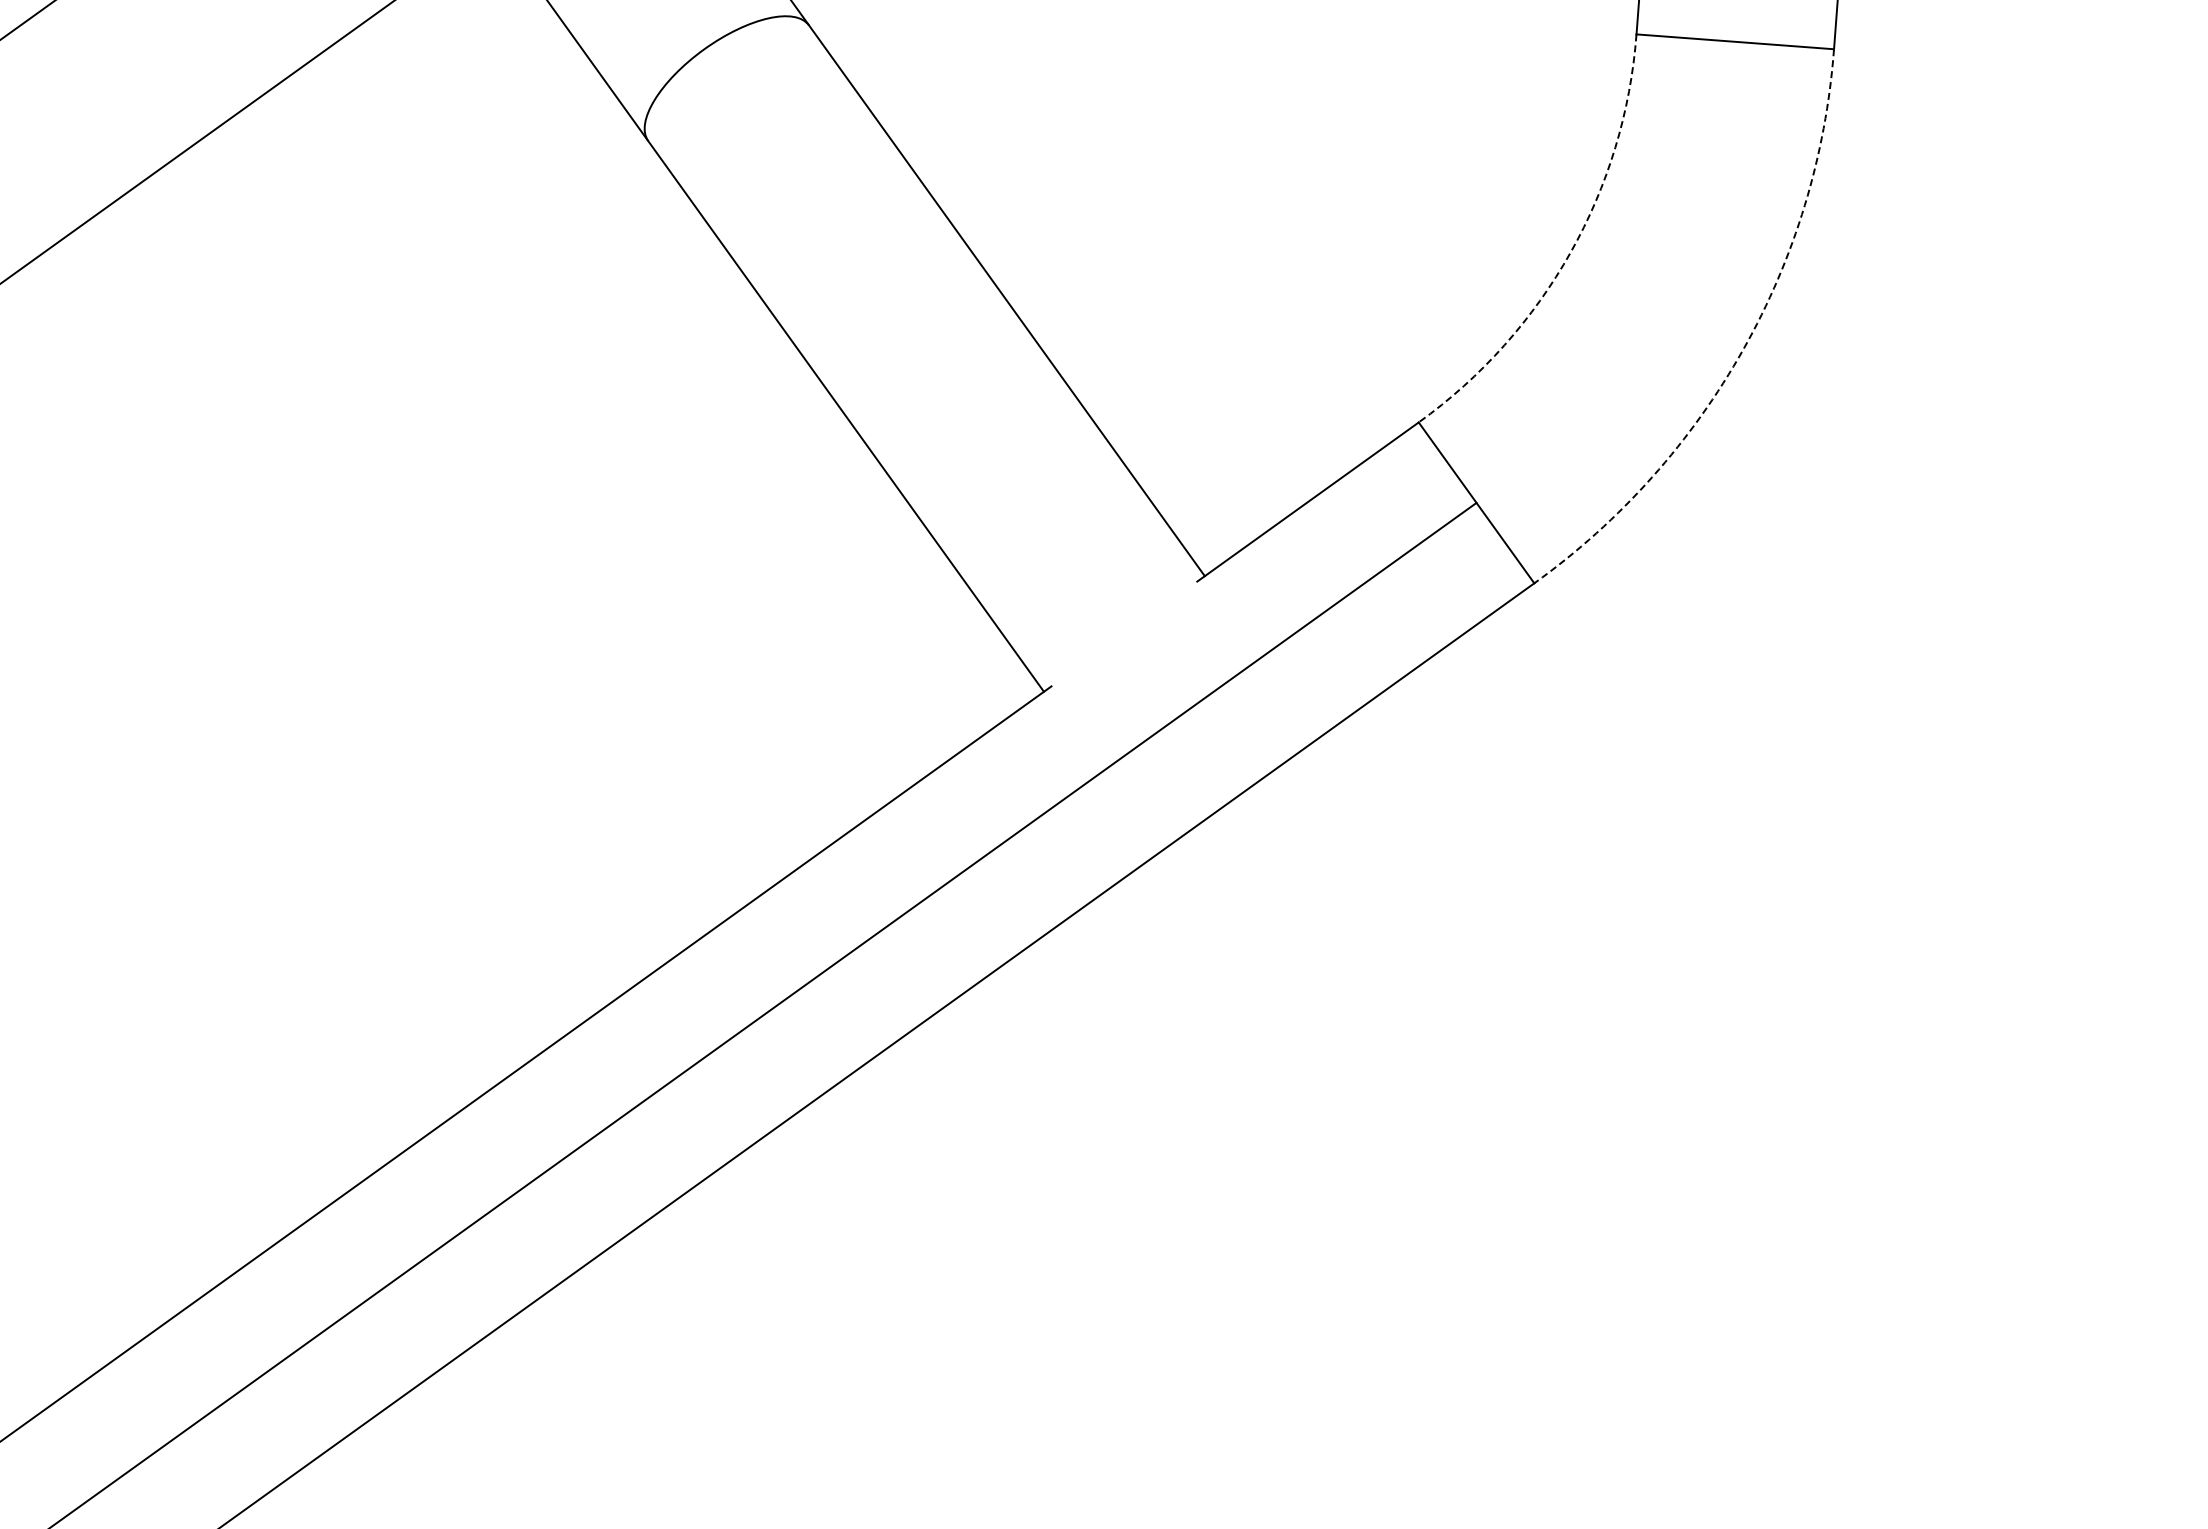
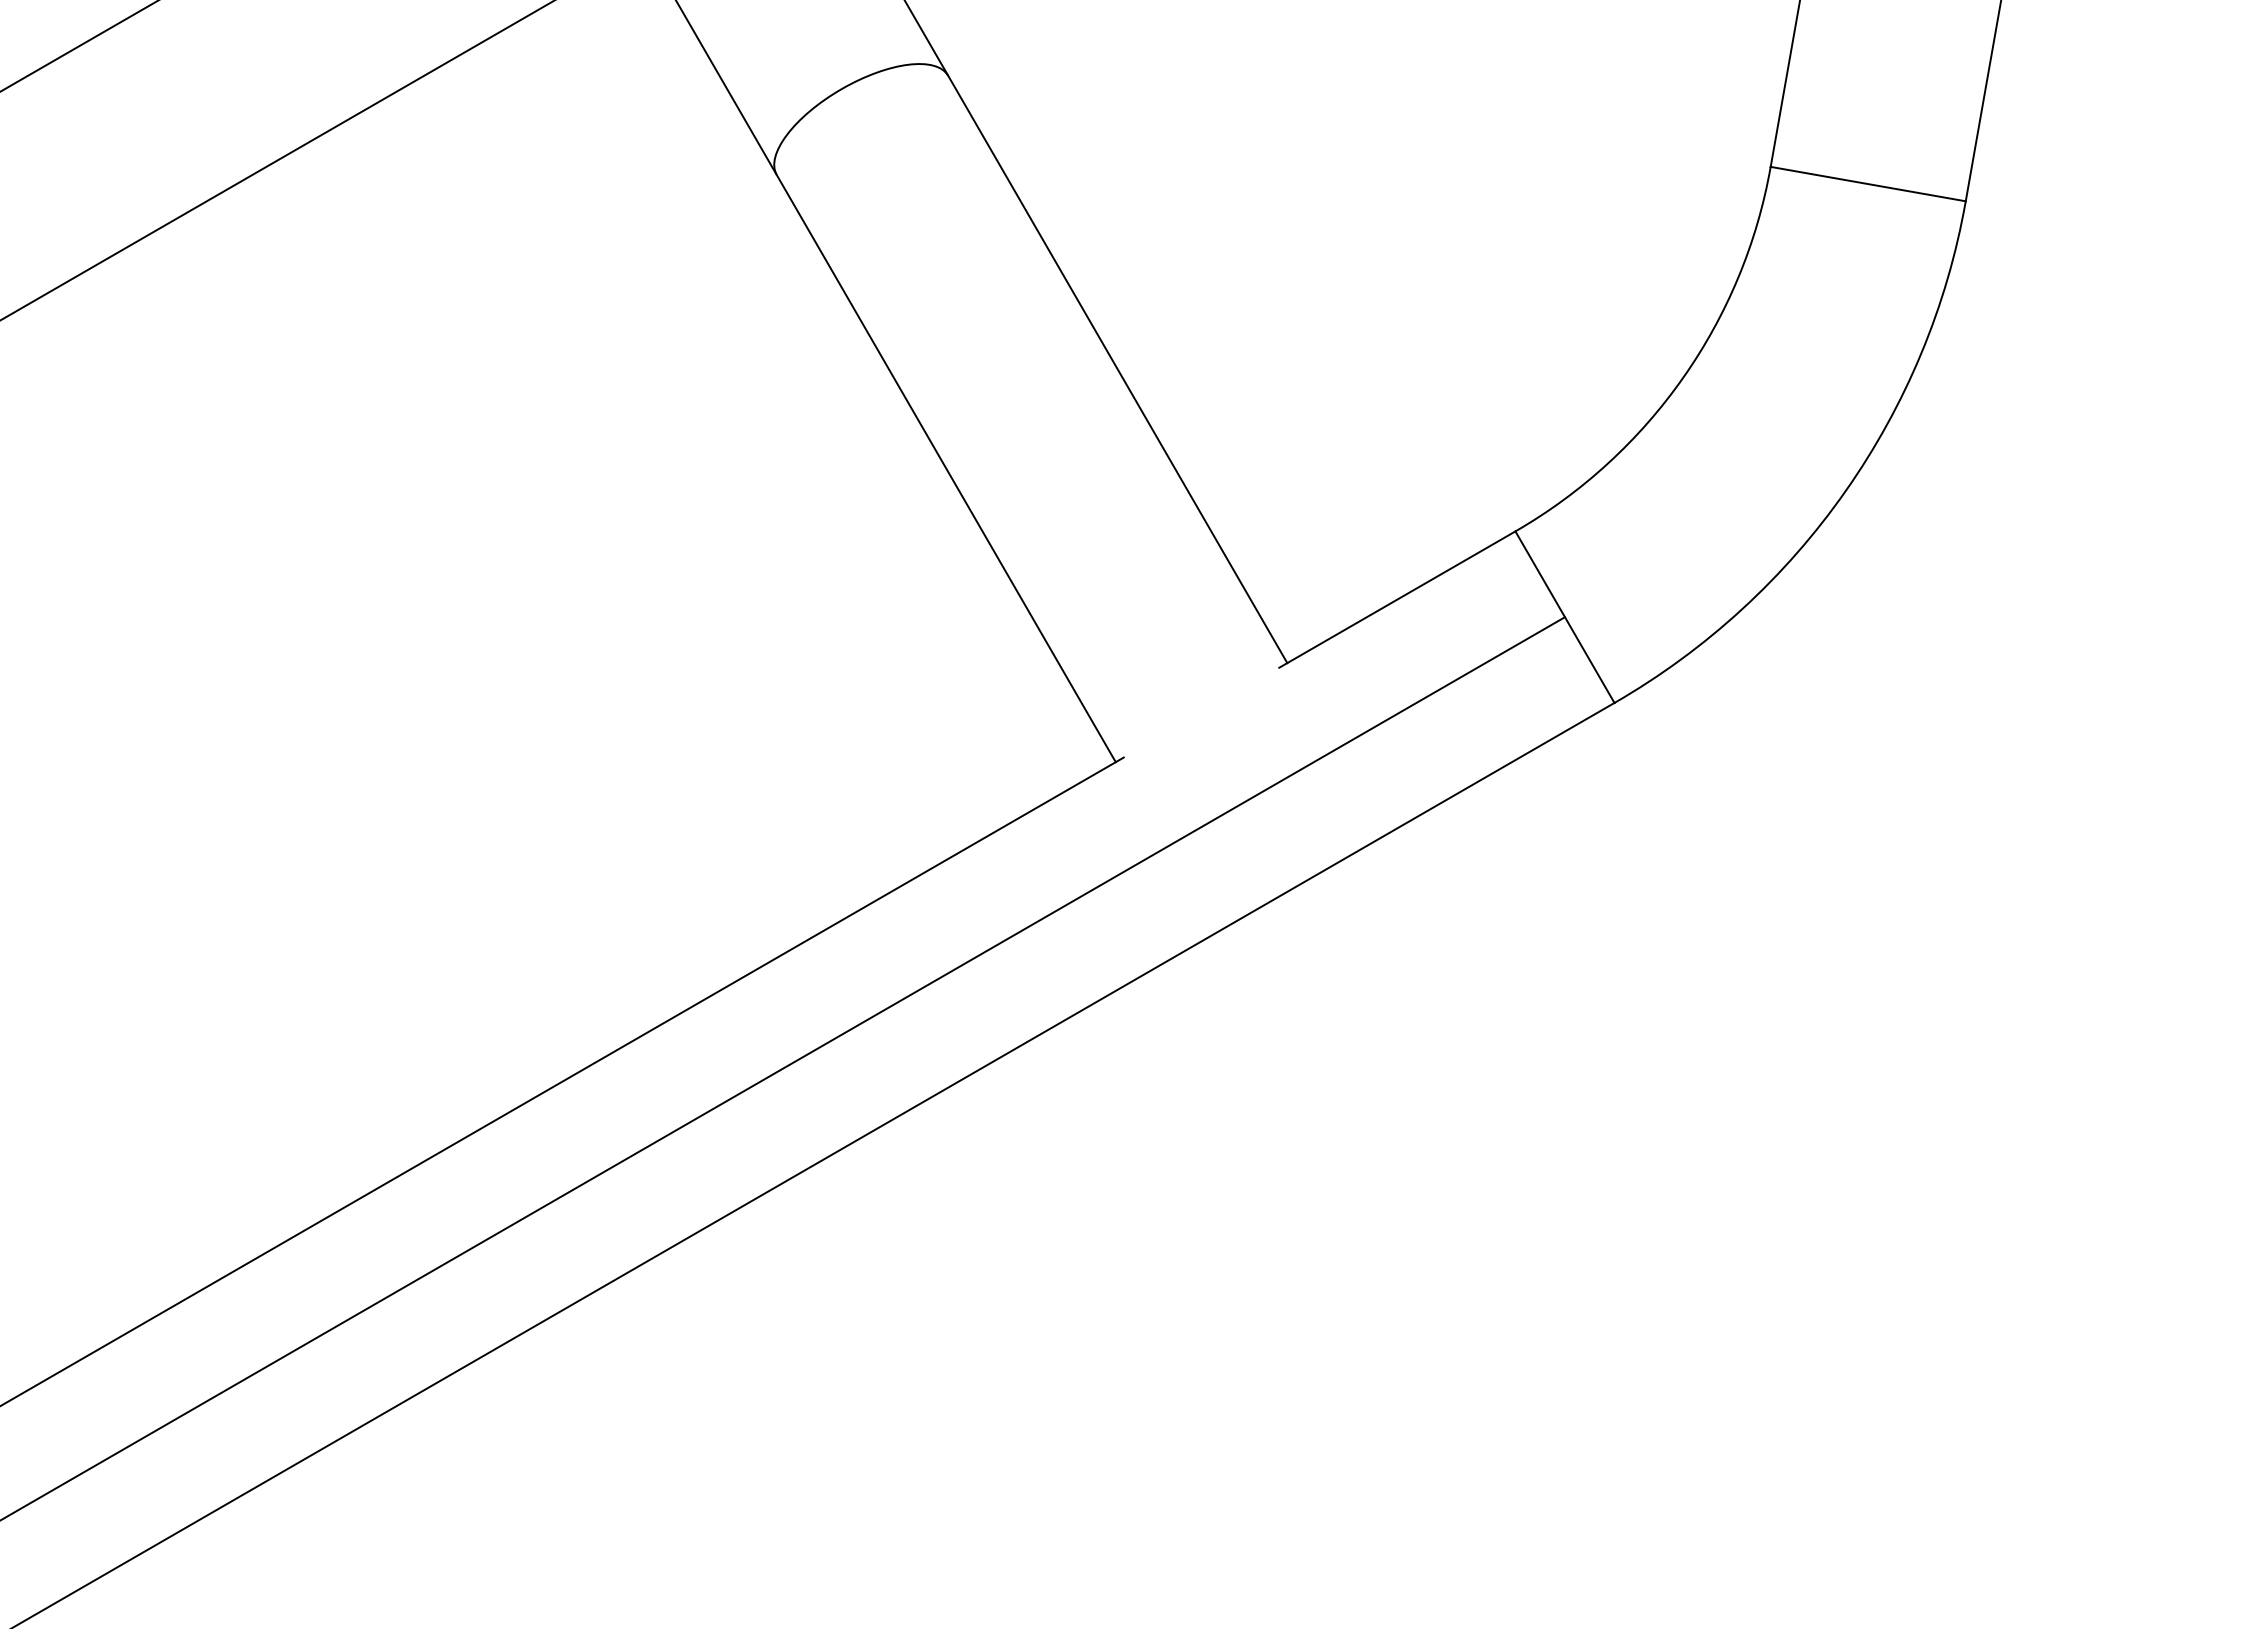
arc: (1570, 252) -> (1683, 377), dashed -> solid
arc: (1743, 349) -> (1845, 491), dashed -> solid

